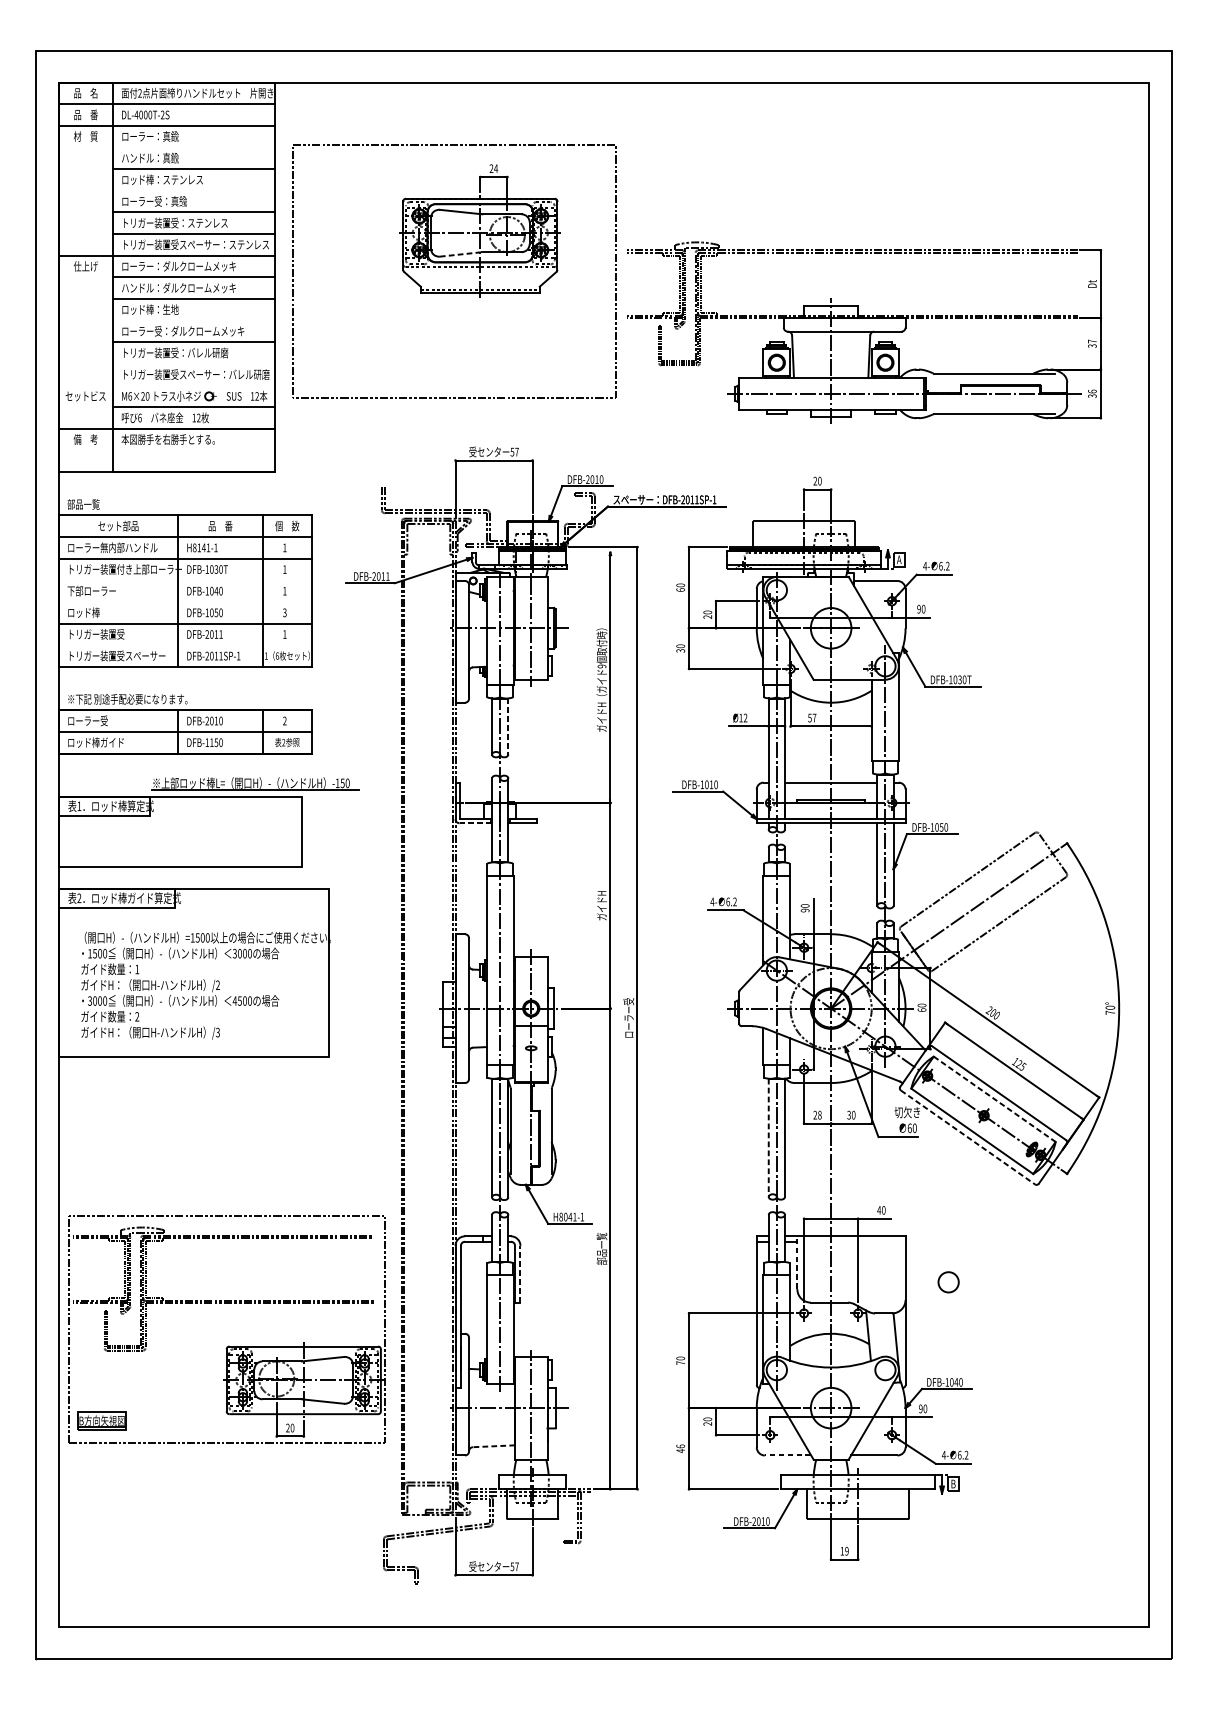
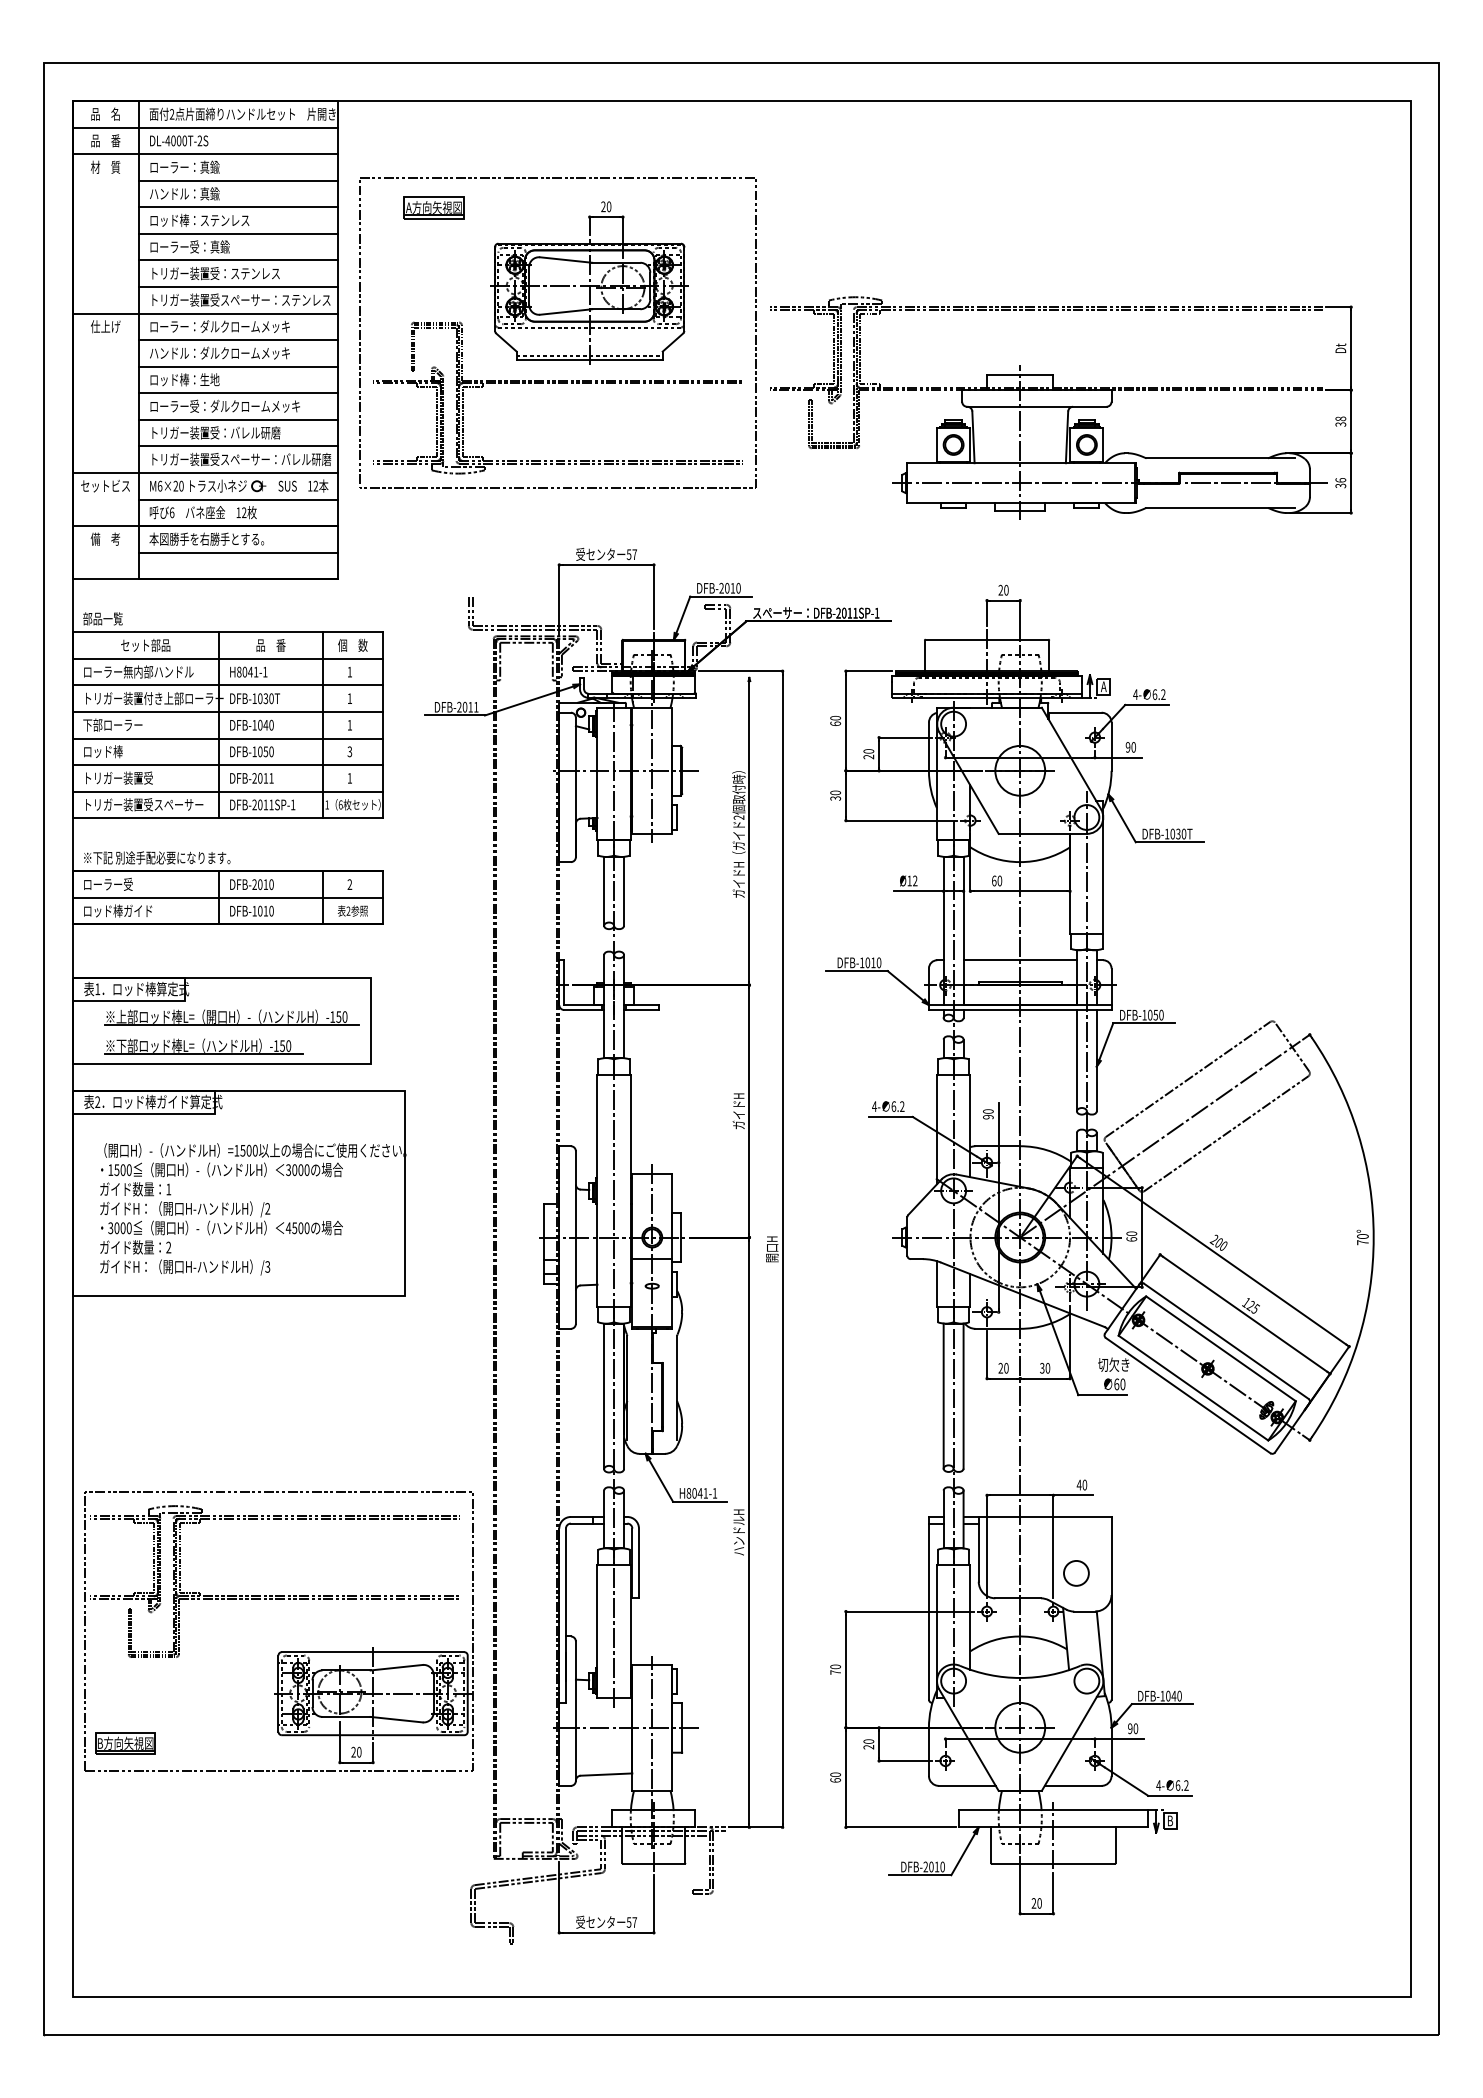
line: (194, 147) -> (238, 180), added
text: (495, 168) -> (608, 206), 24 -> 20
part: (353, 169) -> (433, 207), added
line: (194, 190) -> (238, 233), added
line: (461, 254) -> (566, 311), dashed -> solid
part: (454, 312) -> (558, 383), added
line: (194, 320) -> (238, 393), added
text: (1092, 341) -> (1340, 418), 37 -> 38
line: (194, 364) -> (238, 446), added
line: (167, 385) -> (205, 472), added
line: (194, 450) -> (238, 552), added
text: (198, 547) -> (244, 671), H8141-1 -> H8041-1
line: (185, 580) -> (227, 712), added
line: (185, 601) -> (227, 738), added
line: (185, 645) -> (227, 791), added
text: (602, 666) -> (739, 817), 9 -> 2
text: (812, 717) -> (997, 880), 57 -> 60
line: (508, 726) -> (624, 891), dashed -> solid
text: (214, 742) -> (263, 910), DFB-1150 -> DFB-1010
part: (255, 783) -> (231, 1017), moved
line: (476, 823) -> (584, 1010), dashed -> solid
part: (165, 852) -> (203, 1046), added
text: (628, 1017) -> (771, 1248), ローラー受 -> 開口H
line: (995, 1099) -> (1221, 1349), dashed -> solid
text: (819, 1115) -> (1006, 1368), 28 -> 20
line: (968, 1137) -> (1188, 1395), dashed -> solid
line: (768, 1138) -> (943, 1396), dashed -> solid
text: (601, 1249) -> (738, 1532), 部品一覧 -> ハンドルH
line: (797, 1262) -> (978, 1548), dashed -> solid
line: (520, 1274) -> (638, 1563), dashed -> solid
circle: (948, 1282) -> (1076, 1573), moved
line: (493, 1446) -> (606, 1774), dashed -> solid
text: (680, 1448) -> (835, 1777), 46 -> 60
line: (787, 1455) -> (966, 1785), dashed -> solid
text: (844, 1551) -> (1036, 1903), 19 -> 20

